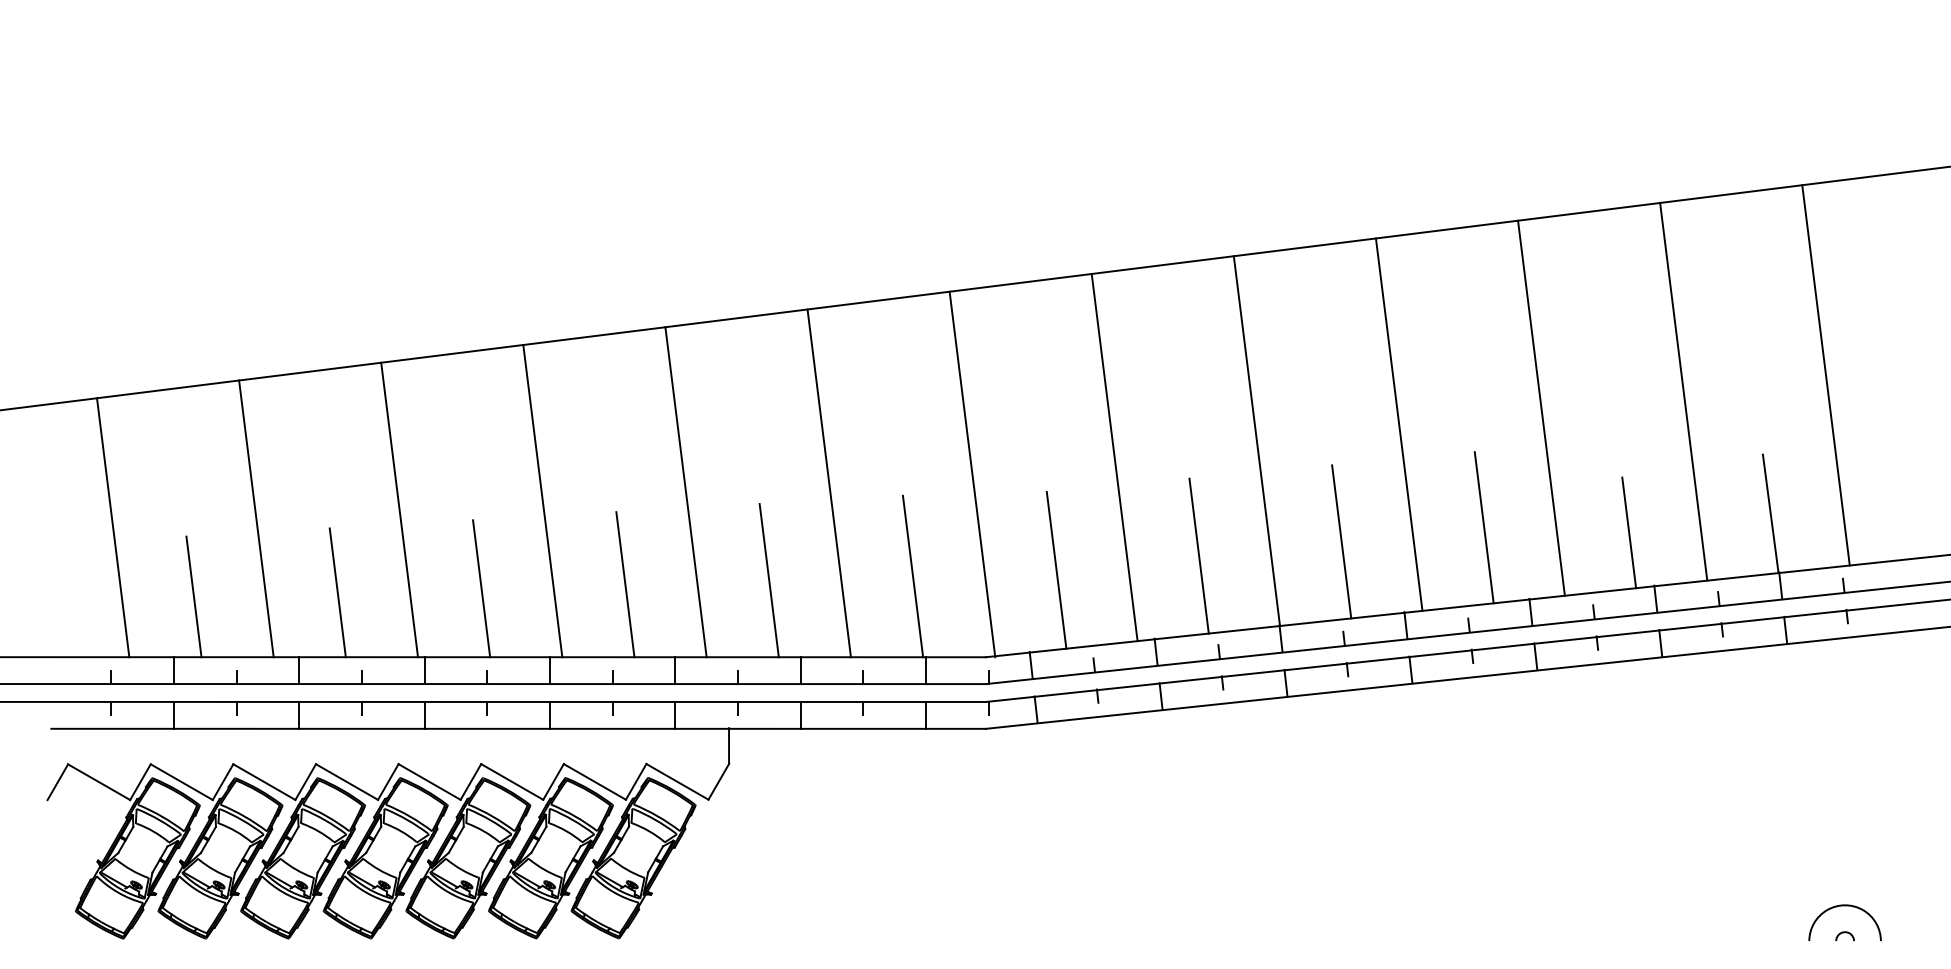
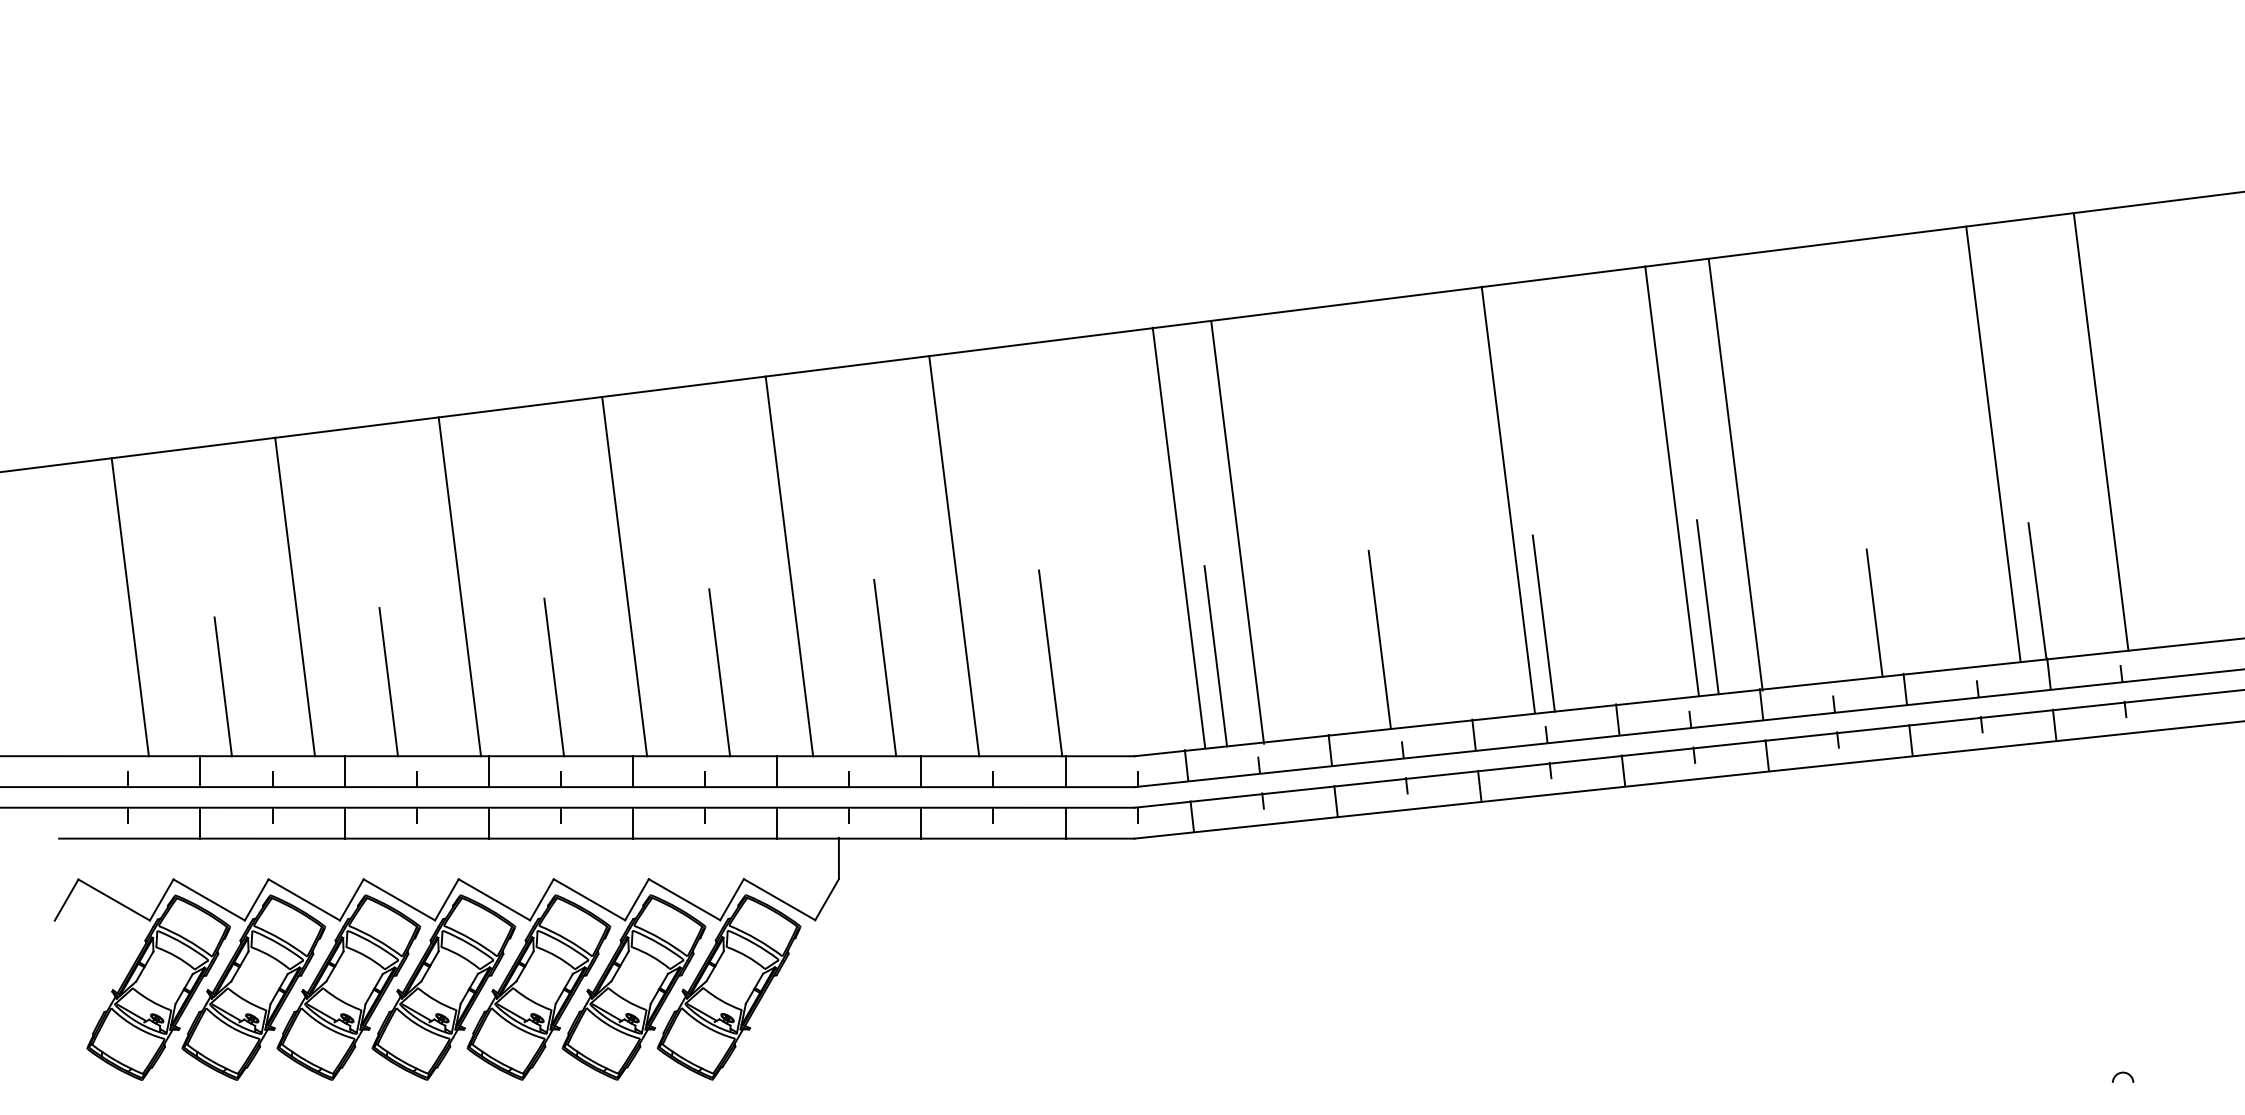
line: (1683, 391) -> (1993, 443), moved
line: (1541, 408) -> (1735, 474), moved
line: (1398, 424) -> (1671, 480), moved
line: (1256, 441) -> (1507, 499), moved
line: (1114, 457) -> (1237, 532), moved
line: (972, 474) -> (1178, 537), moved
arc: (1850, 906) -> (2129, 1043), removed

